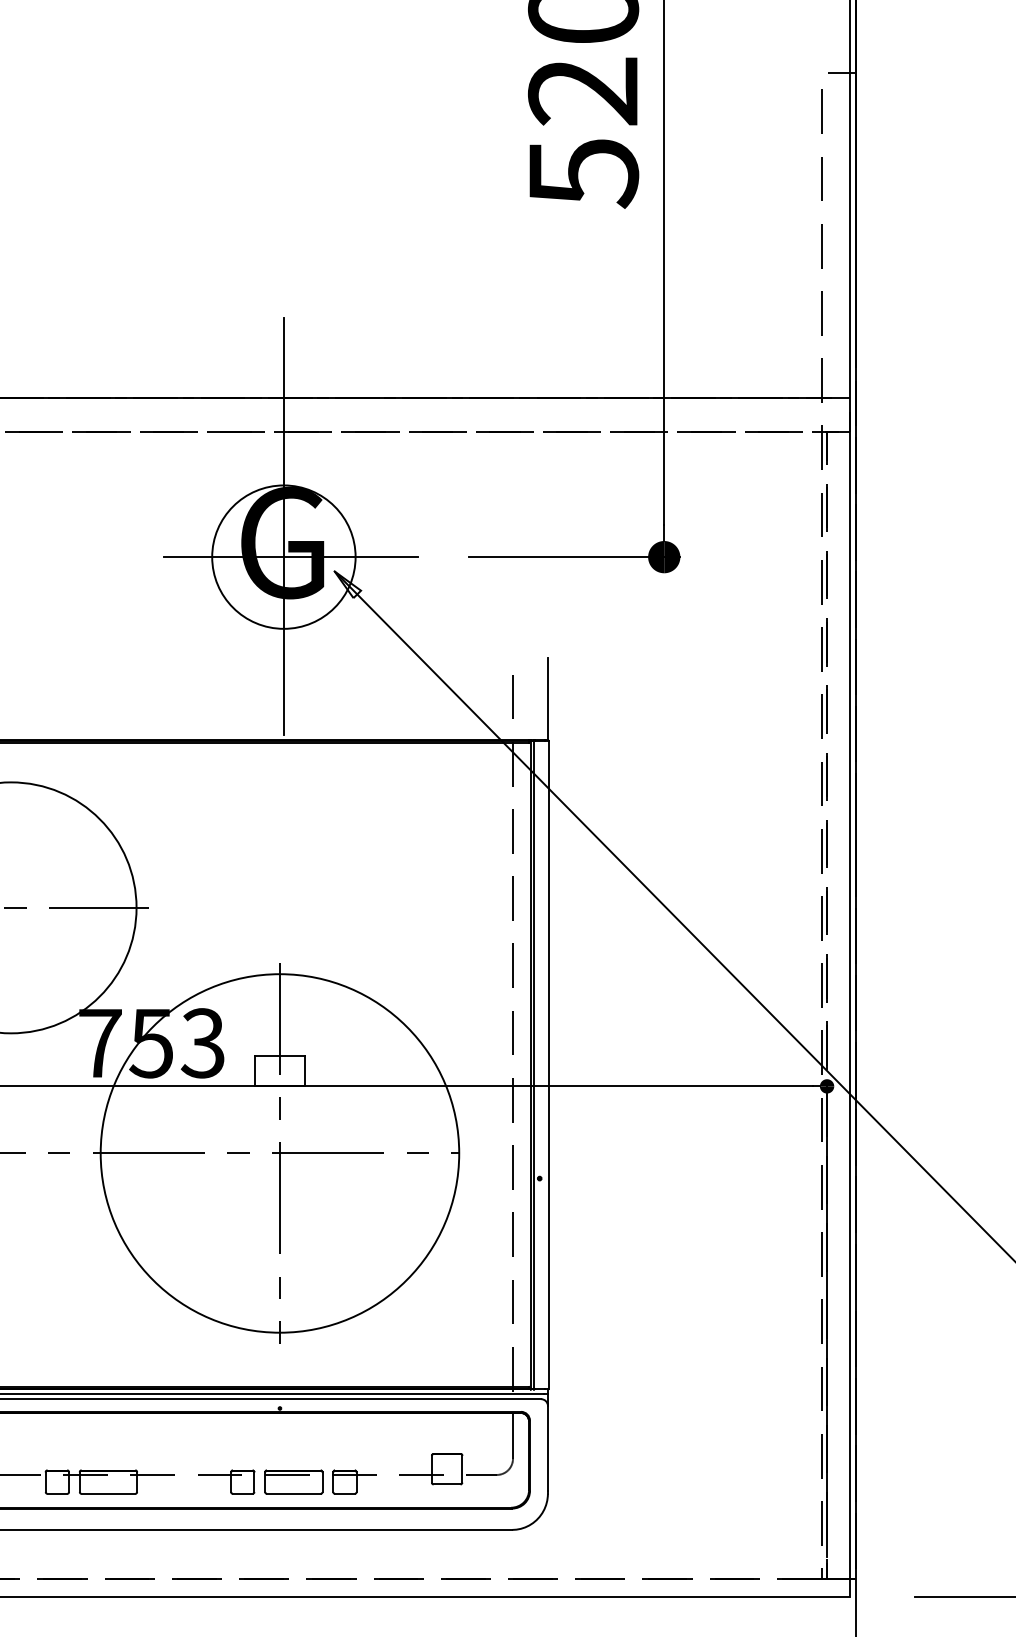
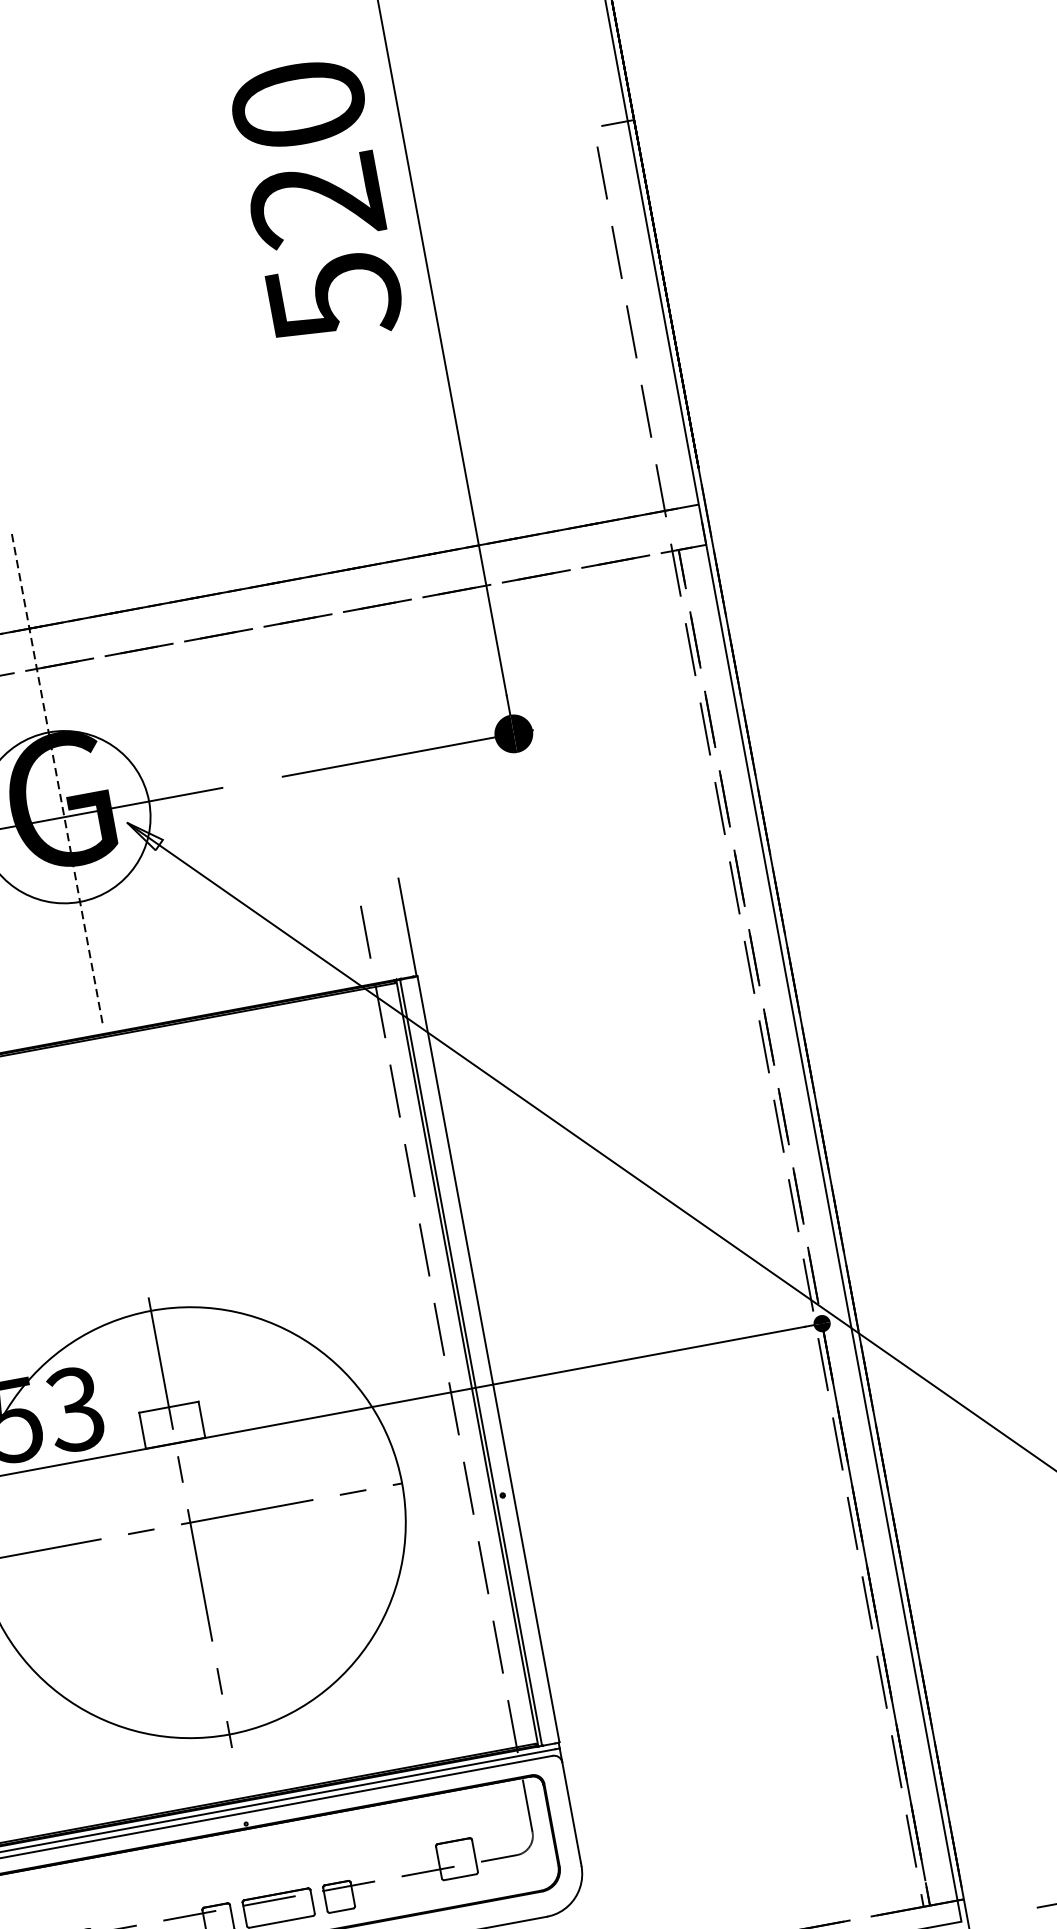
line: (283, 526) -> (57, 781), solid -> dashed

